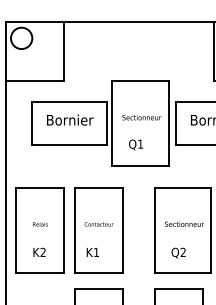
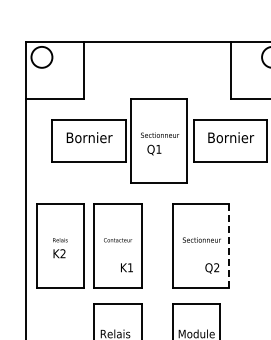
text: (136, 144) -> (154, 149), moved
line: (211, 230) -> (228, 246), solid -> dashed
text: (39, 252) -> (59, 253), moved
text: (92, 252) -> (126, 267), moved
text: (178, 253) -> (212, 268), moved

